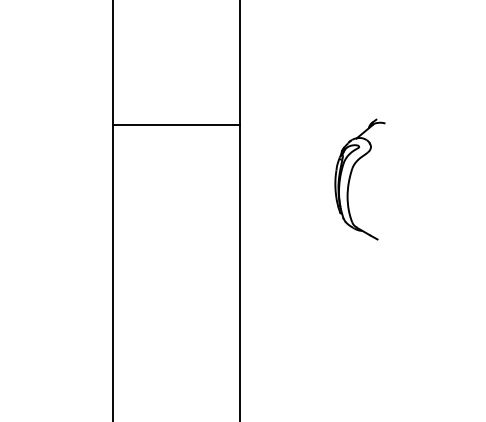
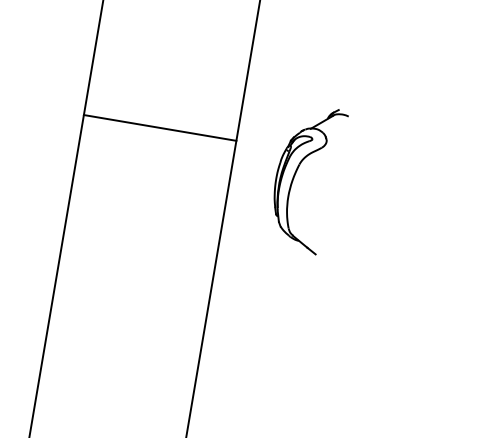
line: (176, 124) -> (160, 127), moved
part: (351, 175) -> (297, 172), moved

